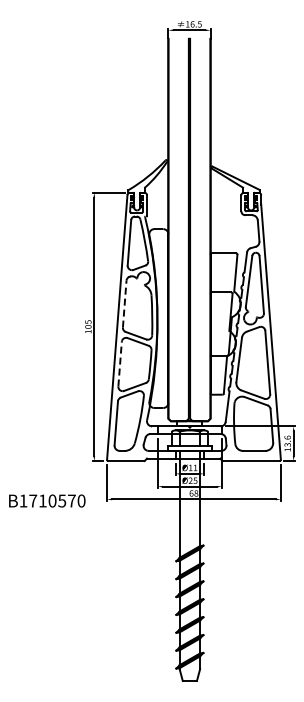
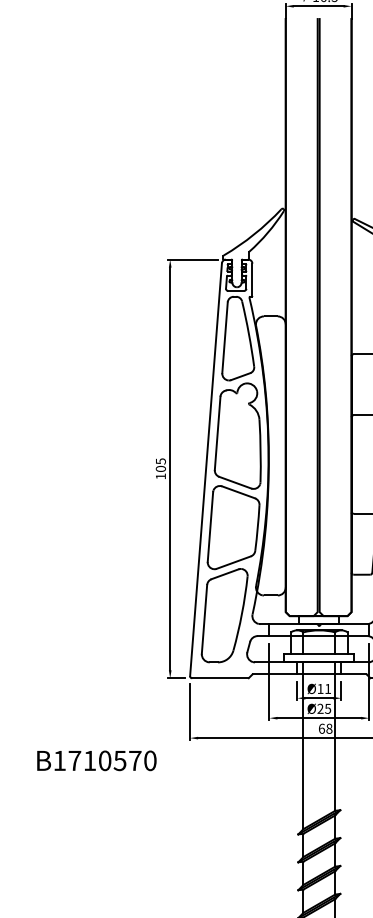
line: (124, 304) -> (217, 433), dashed -> solid
line: (120, 363) -> (211, 526), dashed -> solid
text: (47, 500) -> (97, 760), moved

